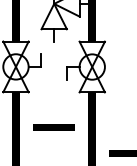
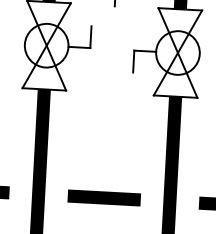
line: (53, 127) -> (103, 198), moved

